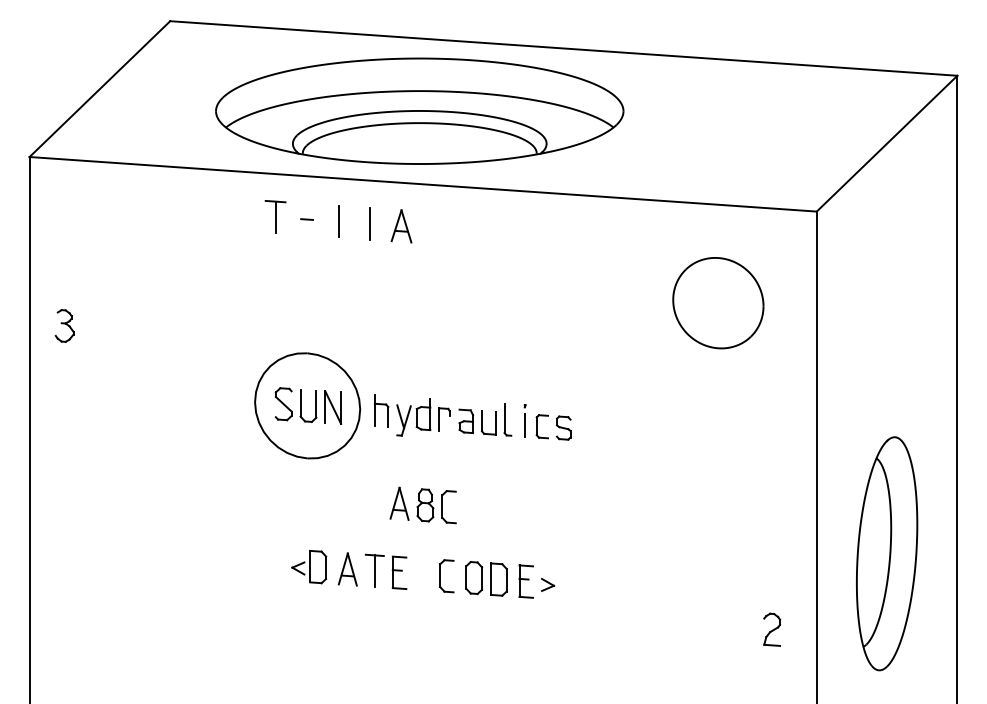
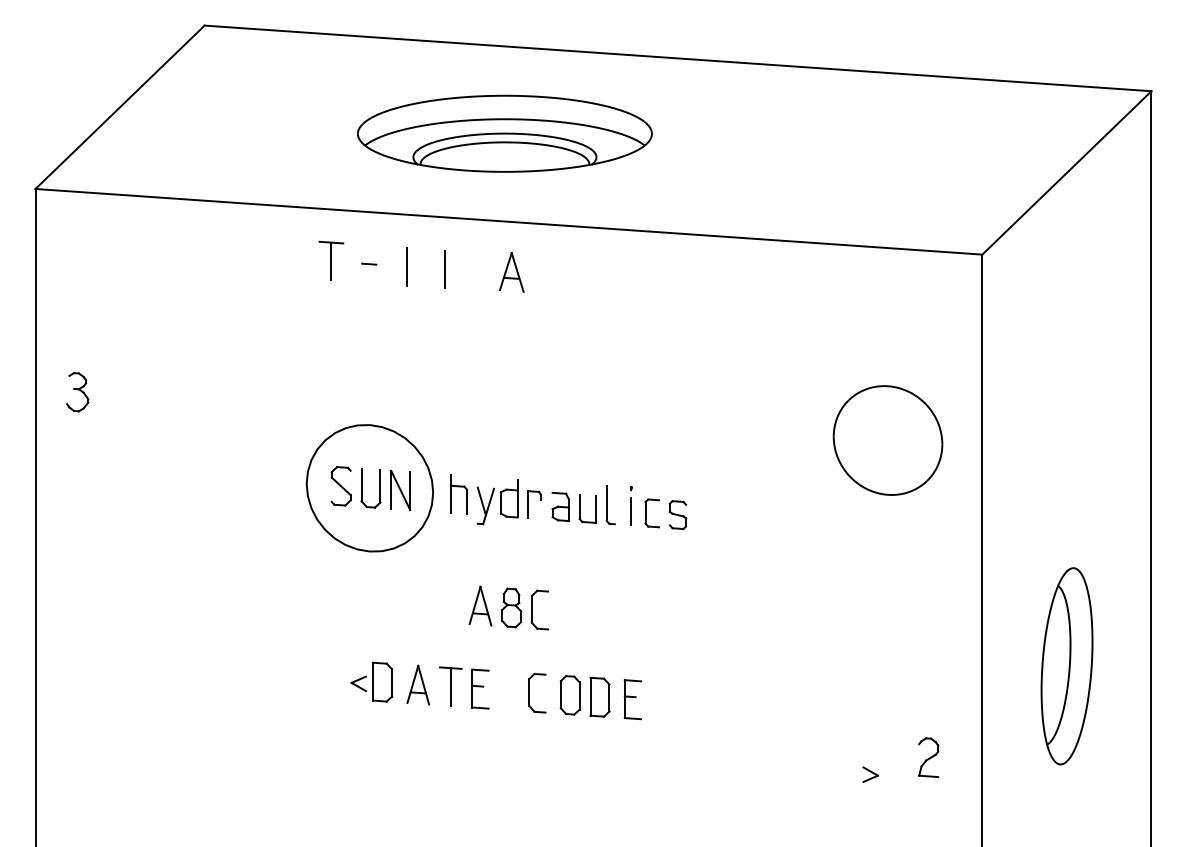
part: (419, 110) -> (504, 133), size x0.6
part: (401, 226) -> (511, 272), moved
part: (718, 303) -> (888, 440), moved
part: (887, 553) -> (1067, 665), size x0.7
part: (548, 584) -> (871, 774), moved

